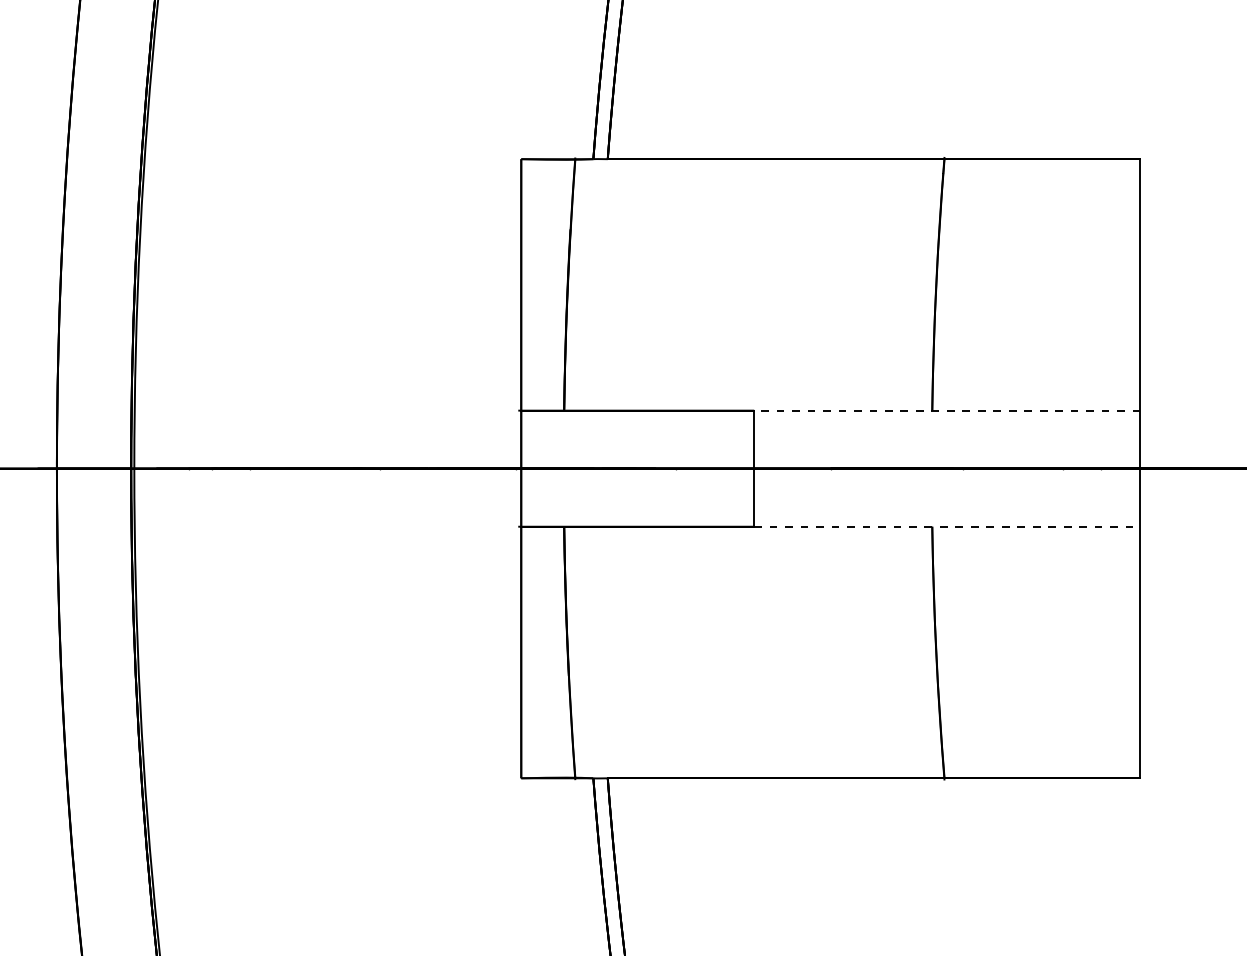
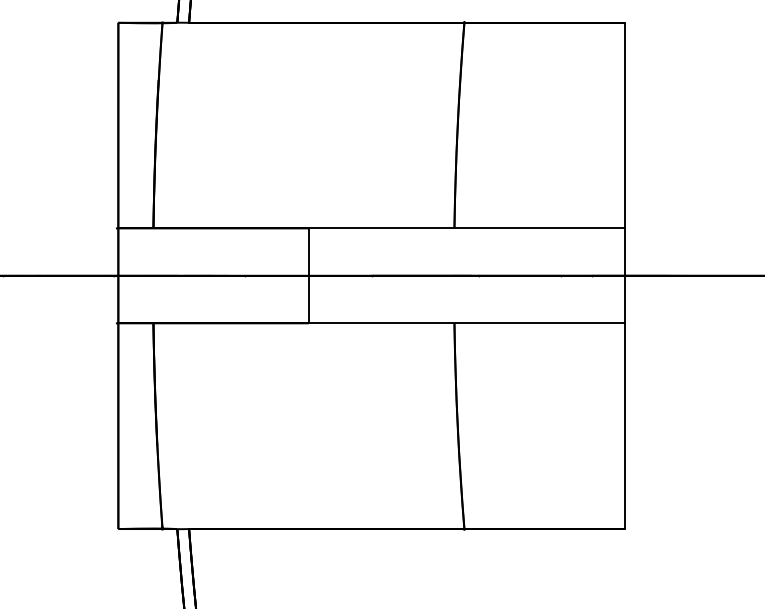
line: (946, 410) -> (466, 228), dashed -> solid
line: (947, 526) -> (466, 323), dashed -> solid

